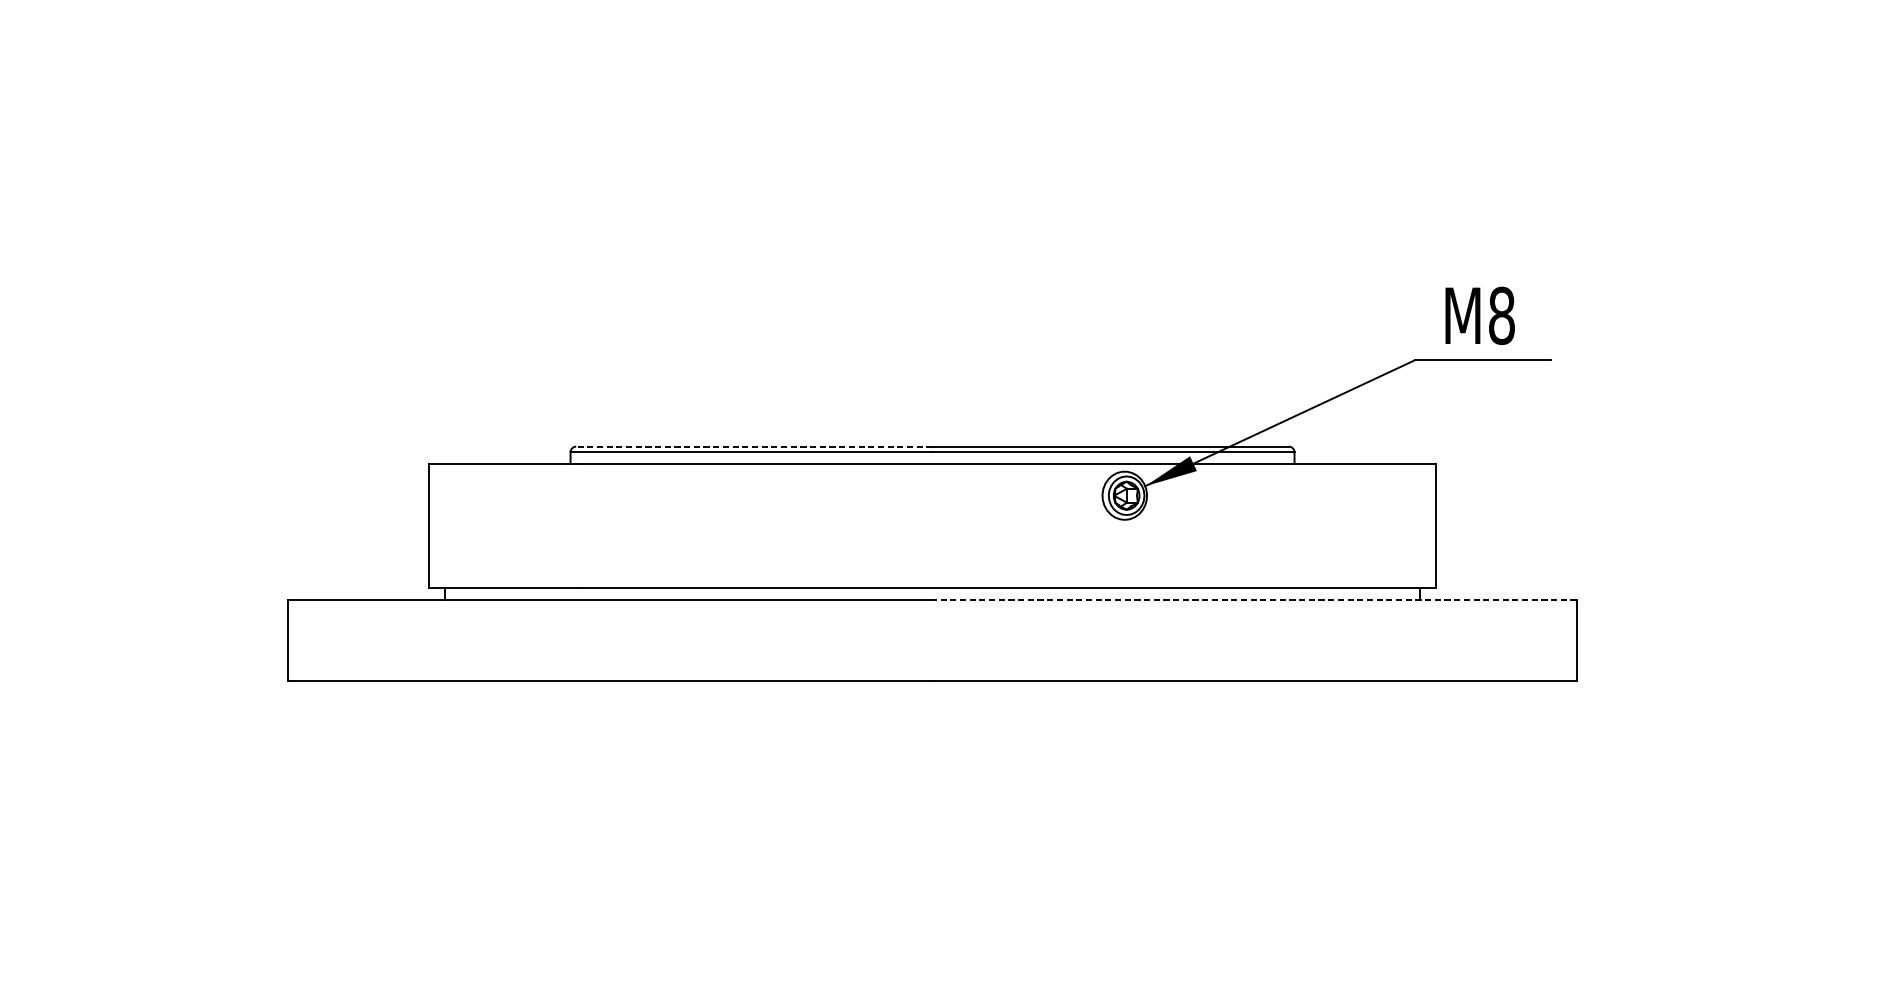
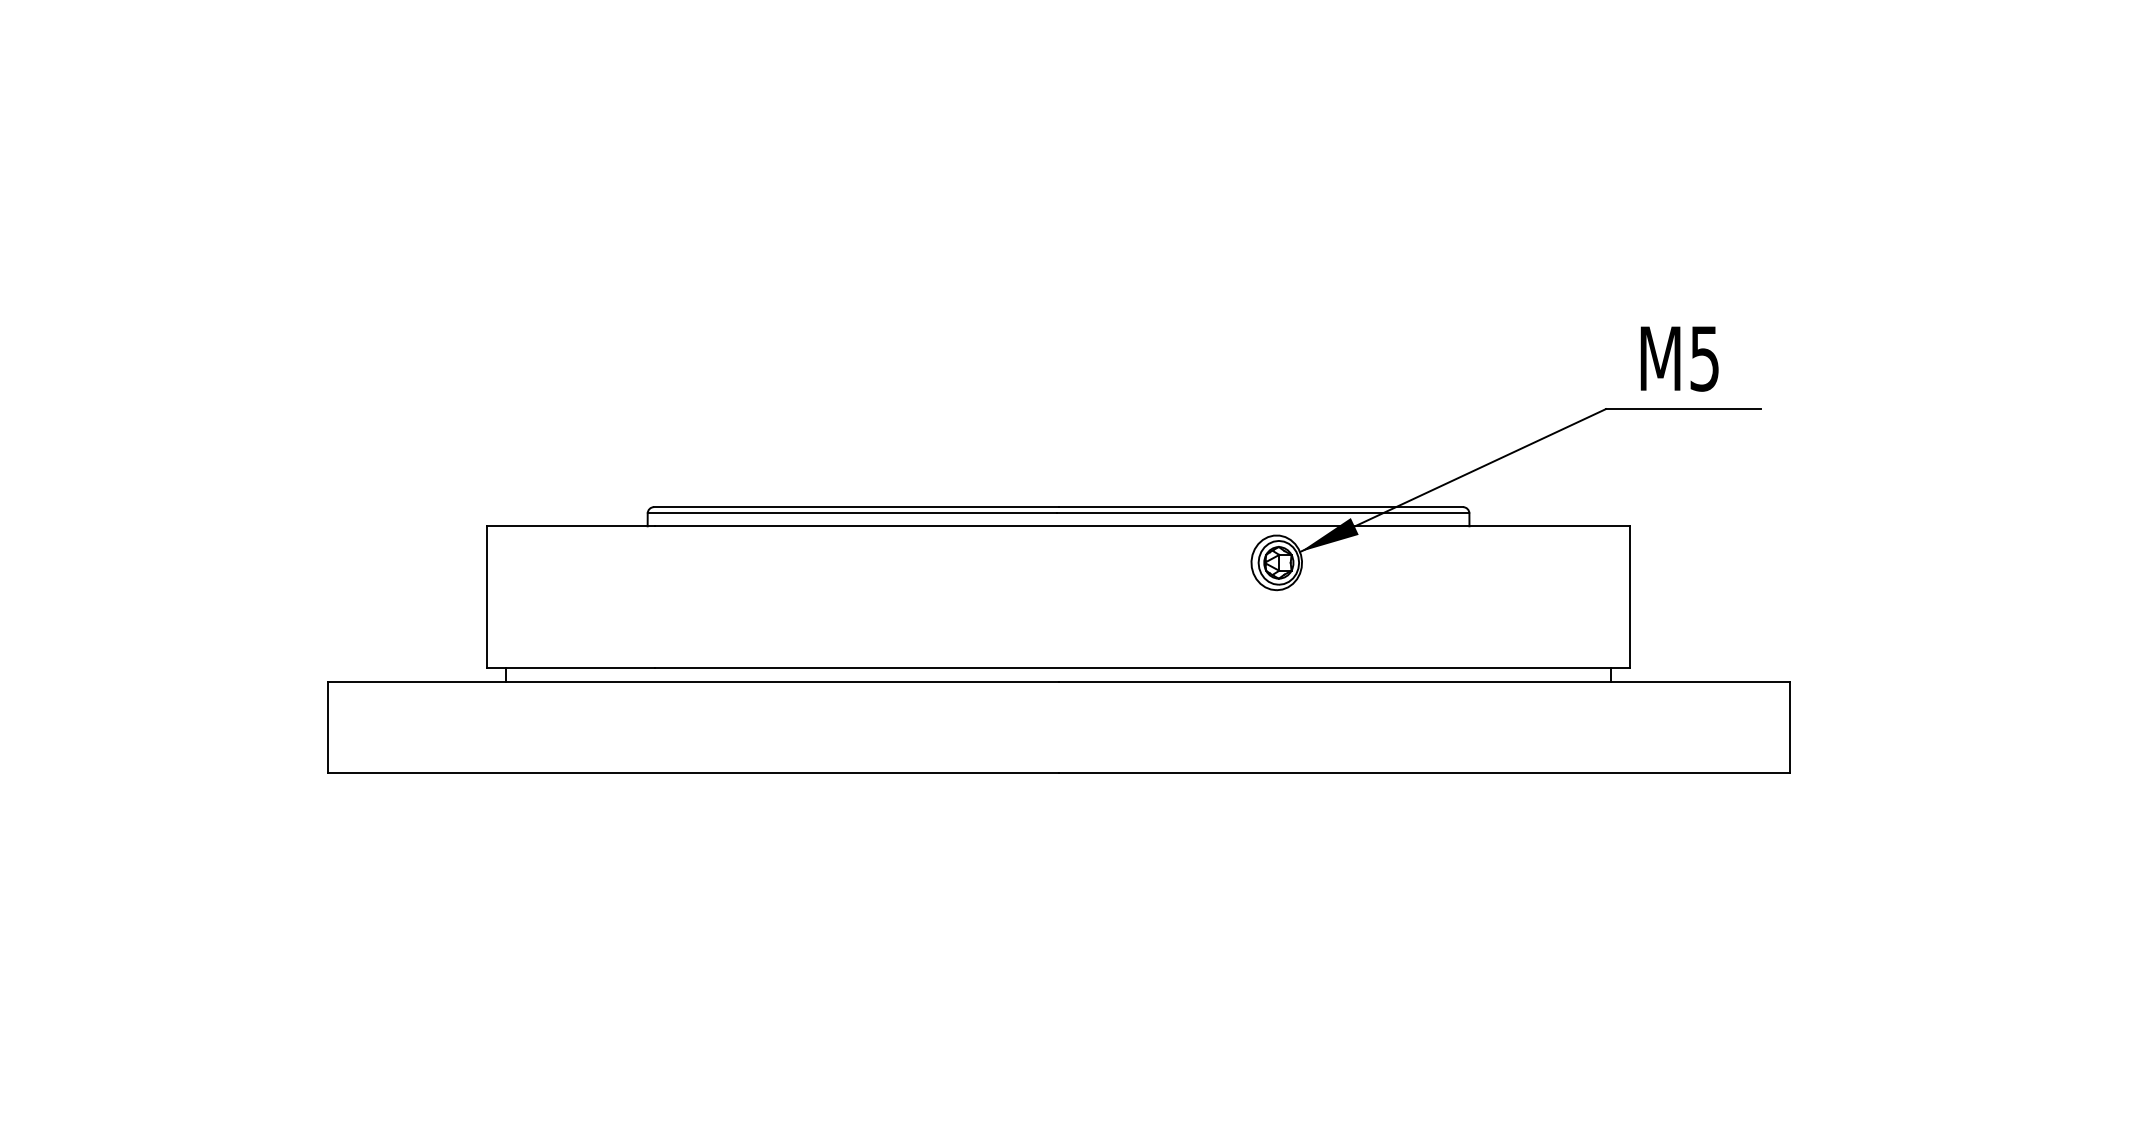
text: (1501, 315) -> (1704, 358), M8 -> M5
line: (753, 446) -> (855, 507), dashed -> solid
line: (1254, 600) -> (1424, 681), dashed -> solid

